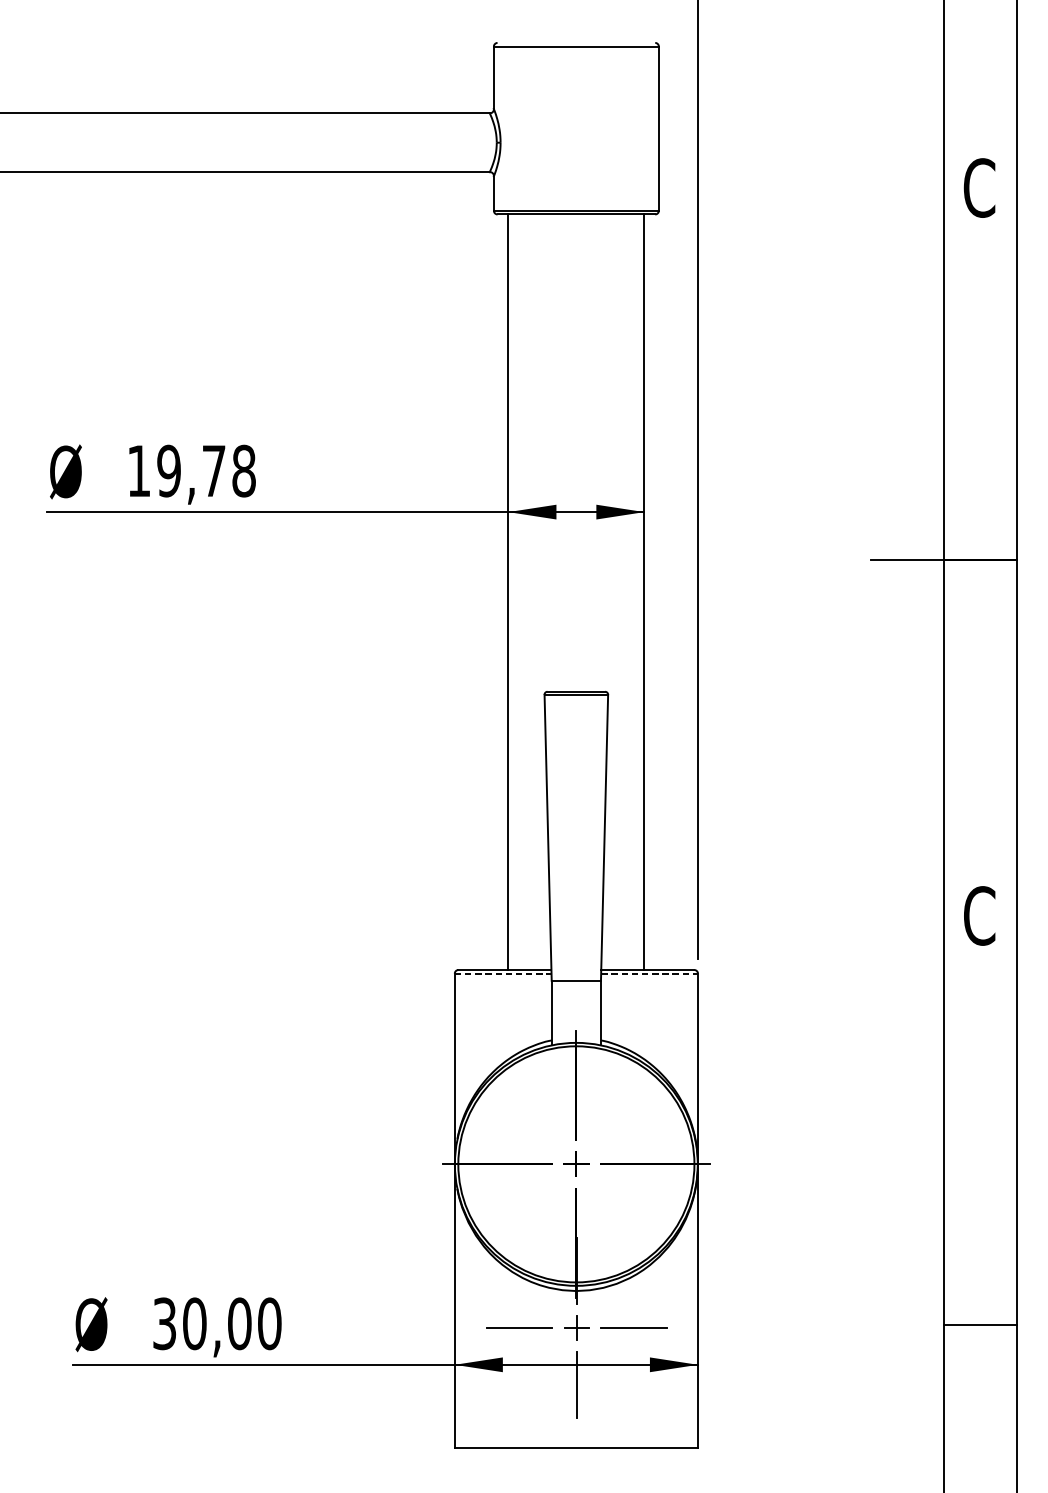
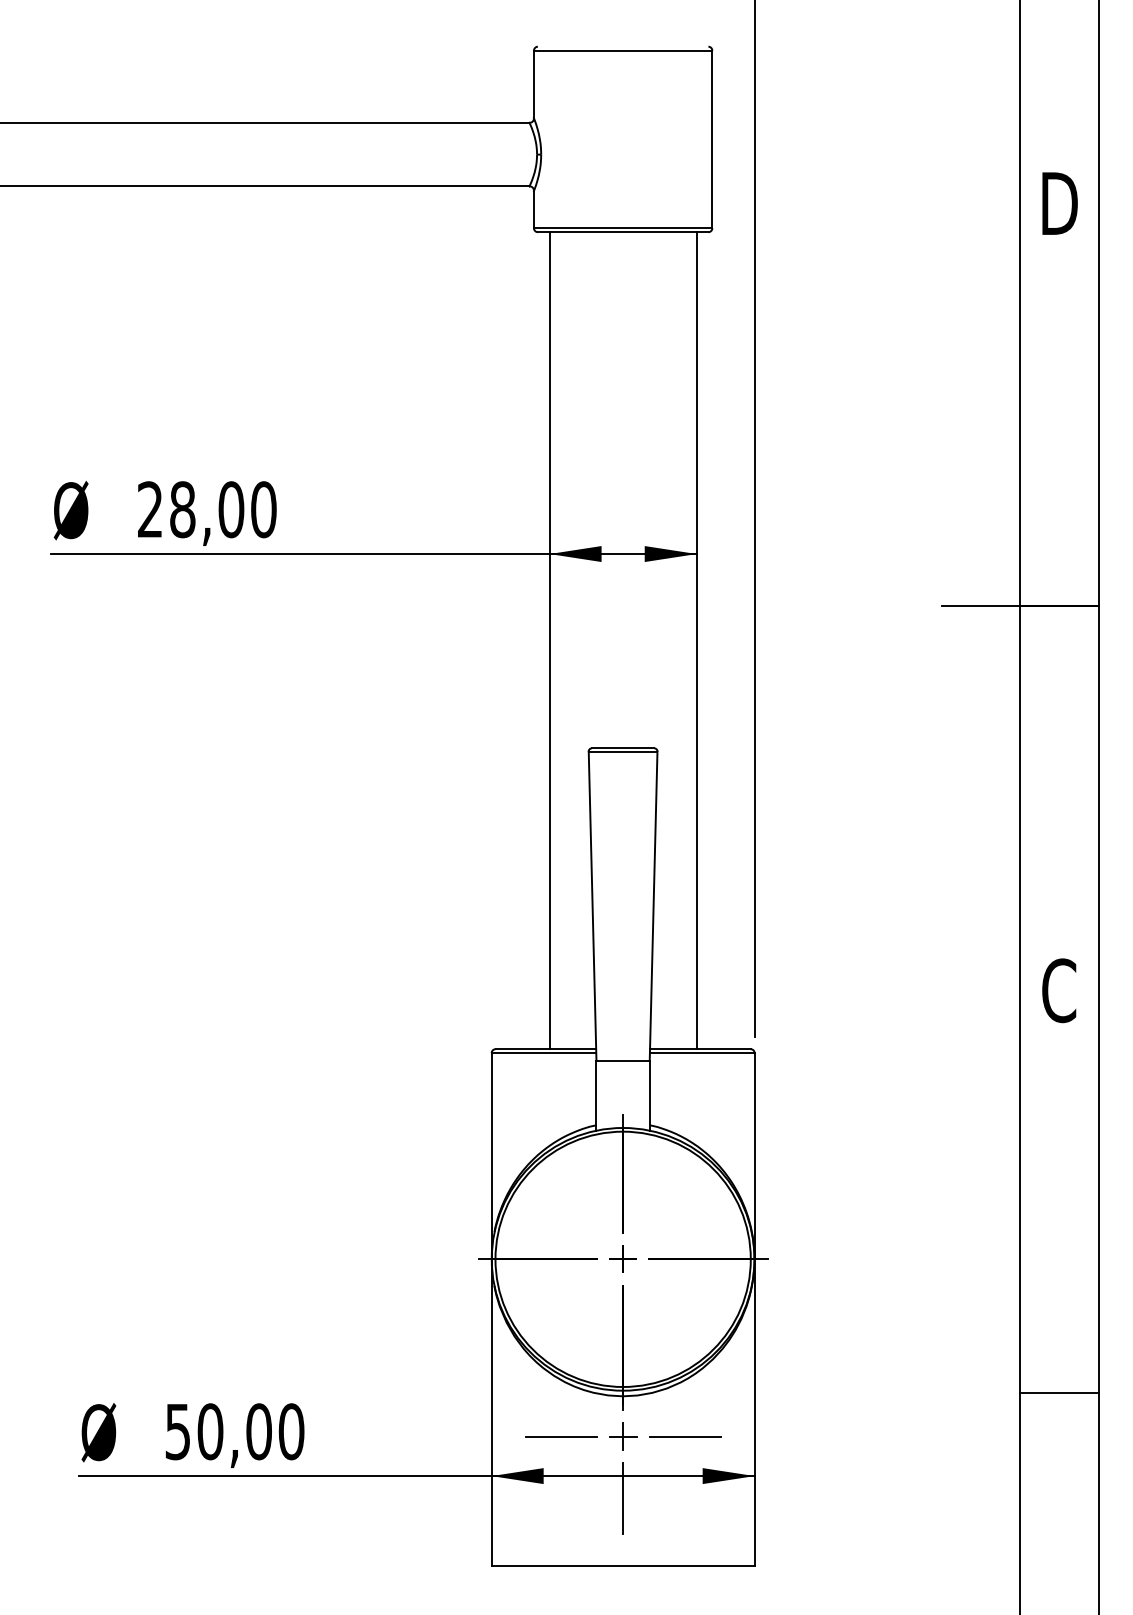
text: (979, 187) -> (1059, 203), C -> D
text: (191, 470) -> (207, 509), 19,78 -> 28,00
line: (503, 974) -> (544, 1053), dashed -> solid
line: (649, 974) -> (702, 1053), dashed -> solid
text: (165, 1323) -> (178, 1431), 30,00 -> 50,00
line: (979, 1325) -> (1059, 1393), moved

